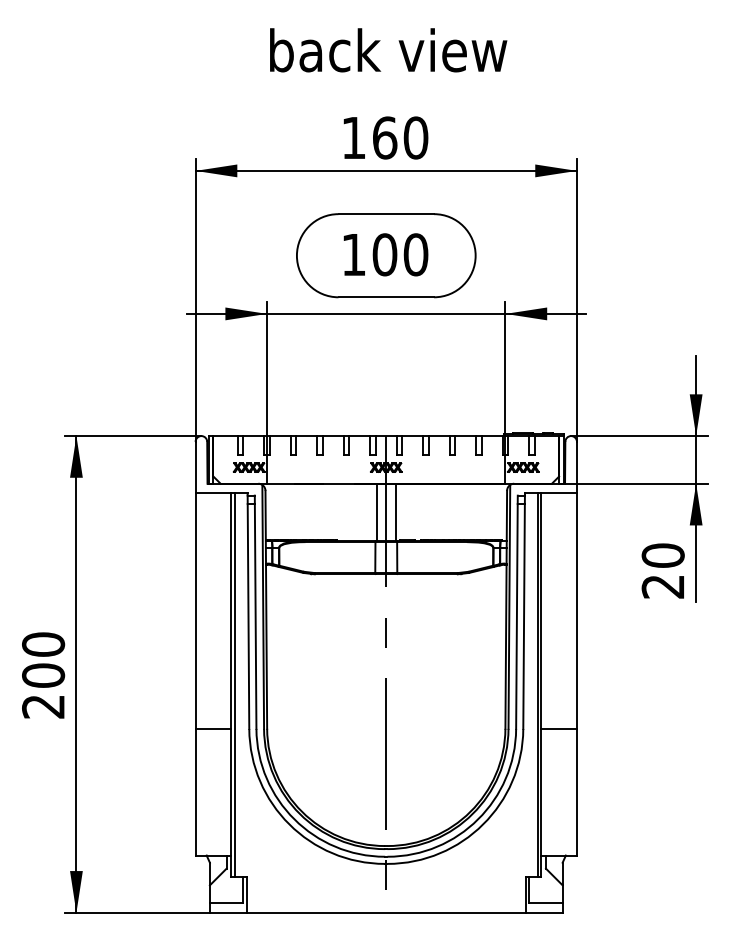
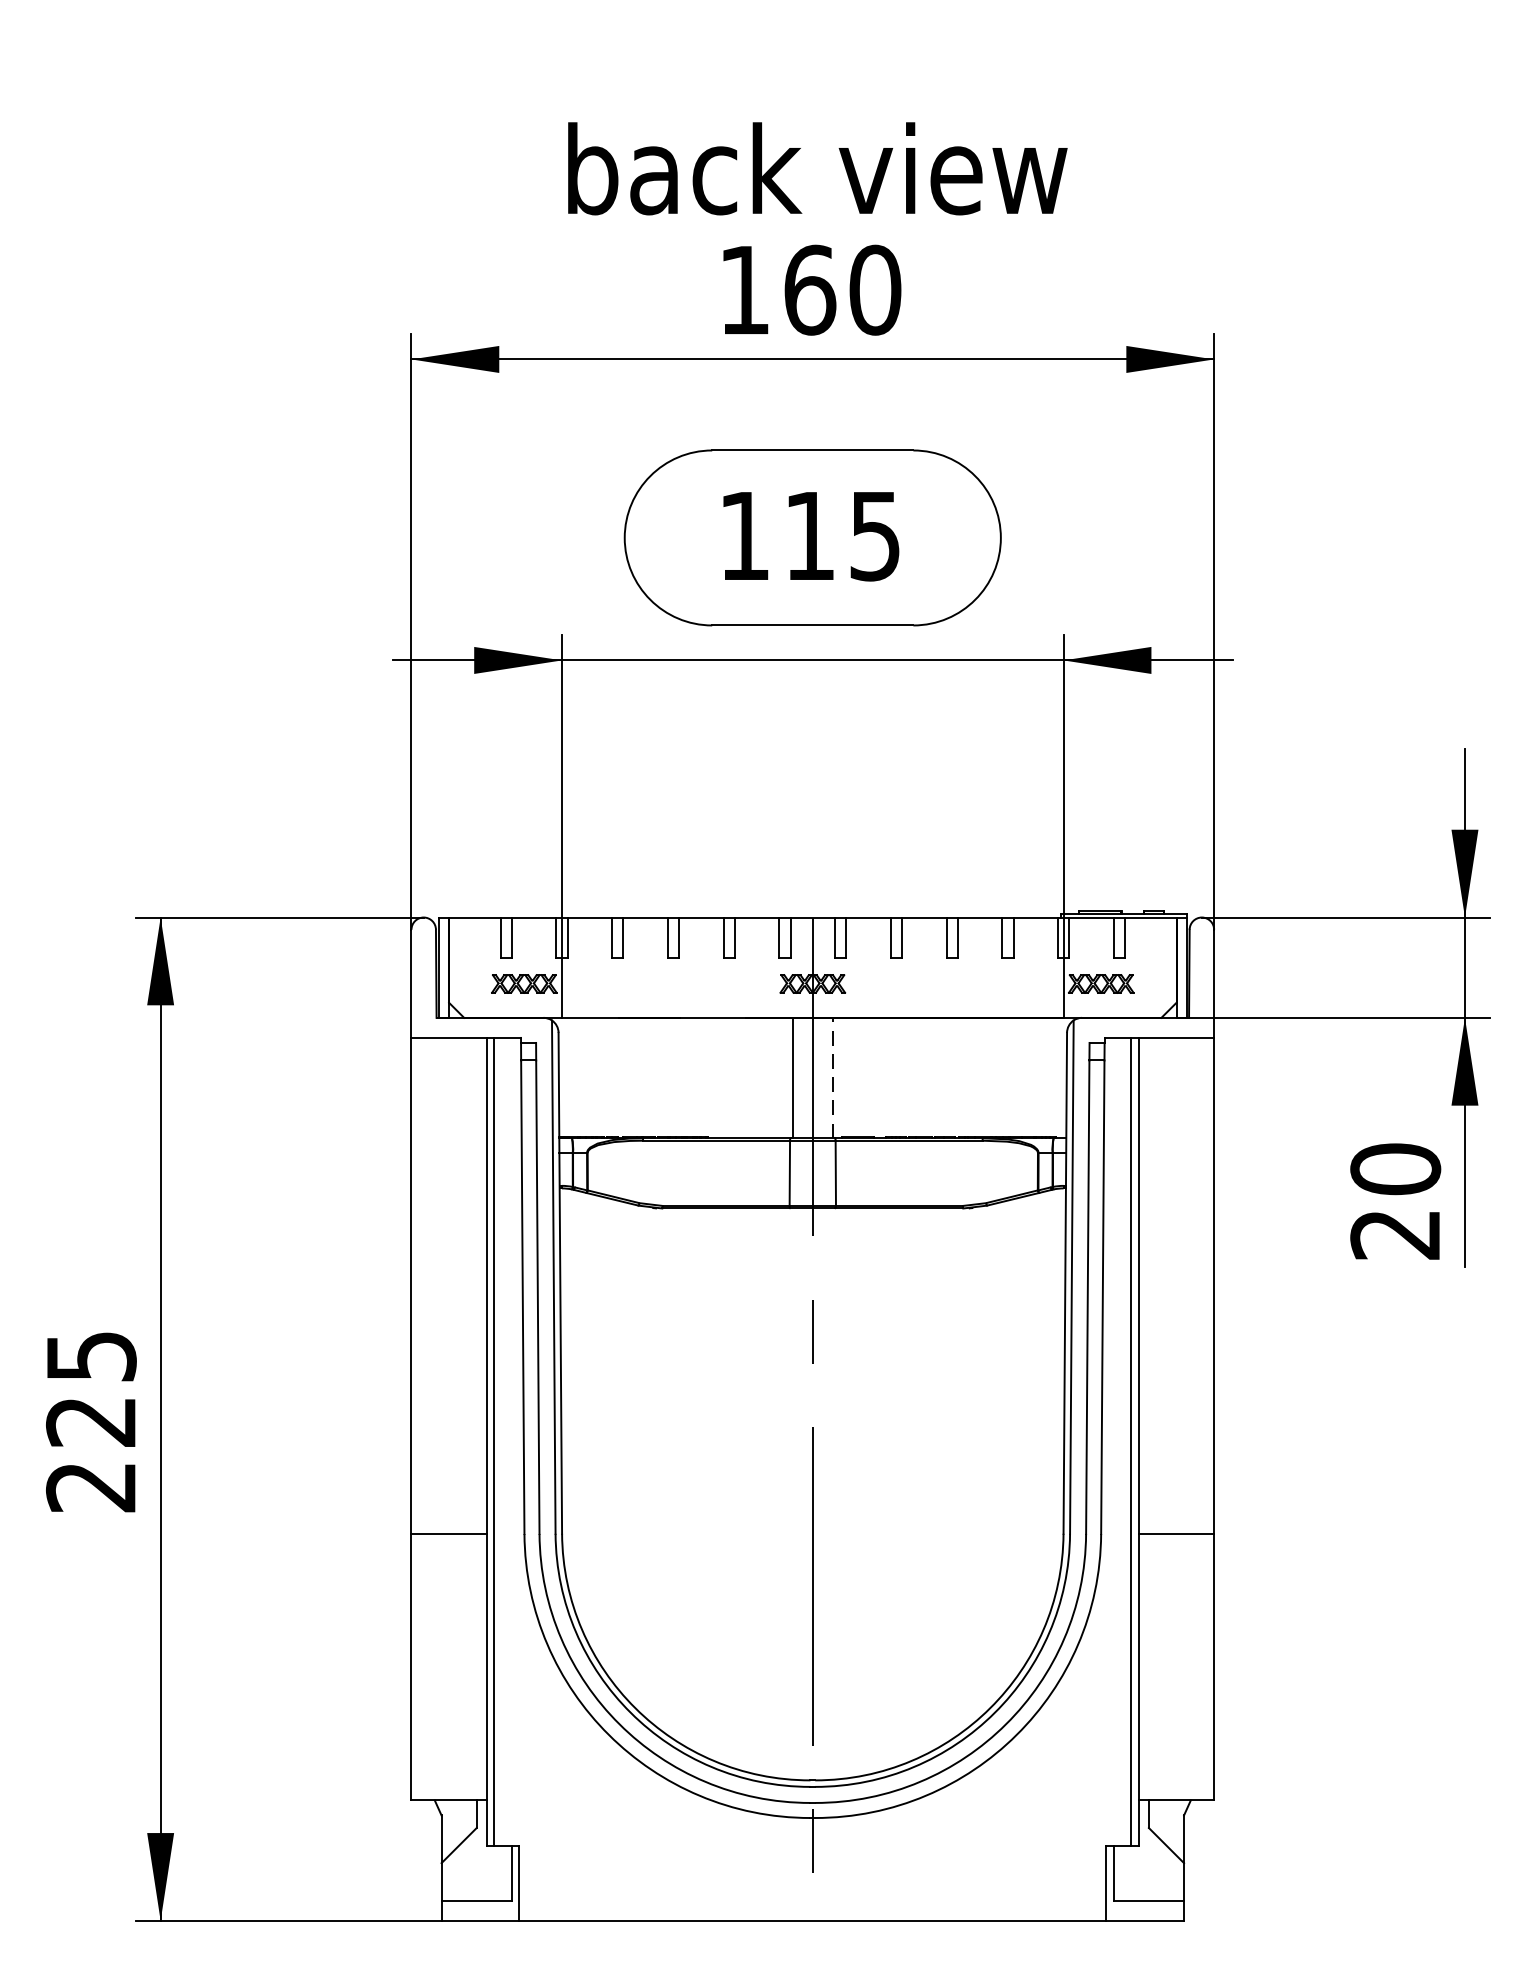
text: (388, 50) -> (817, 169), moved
text: (400, 254) -> (842, 535), 100 -> 115
line: (395, 512) -> (832, 1078), solid -> dashed
text: (43, 659) -> (91, 1387), 200 -> 225

